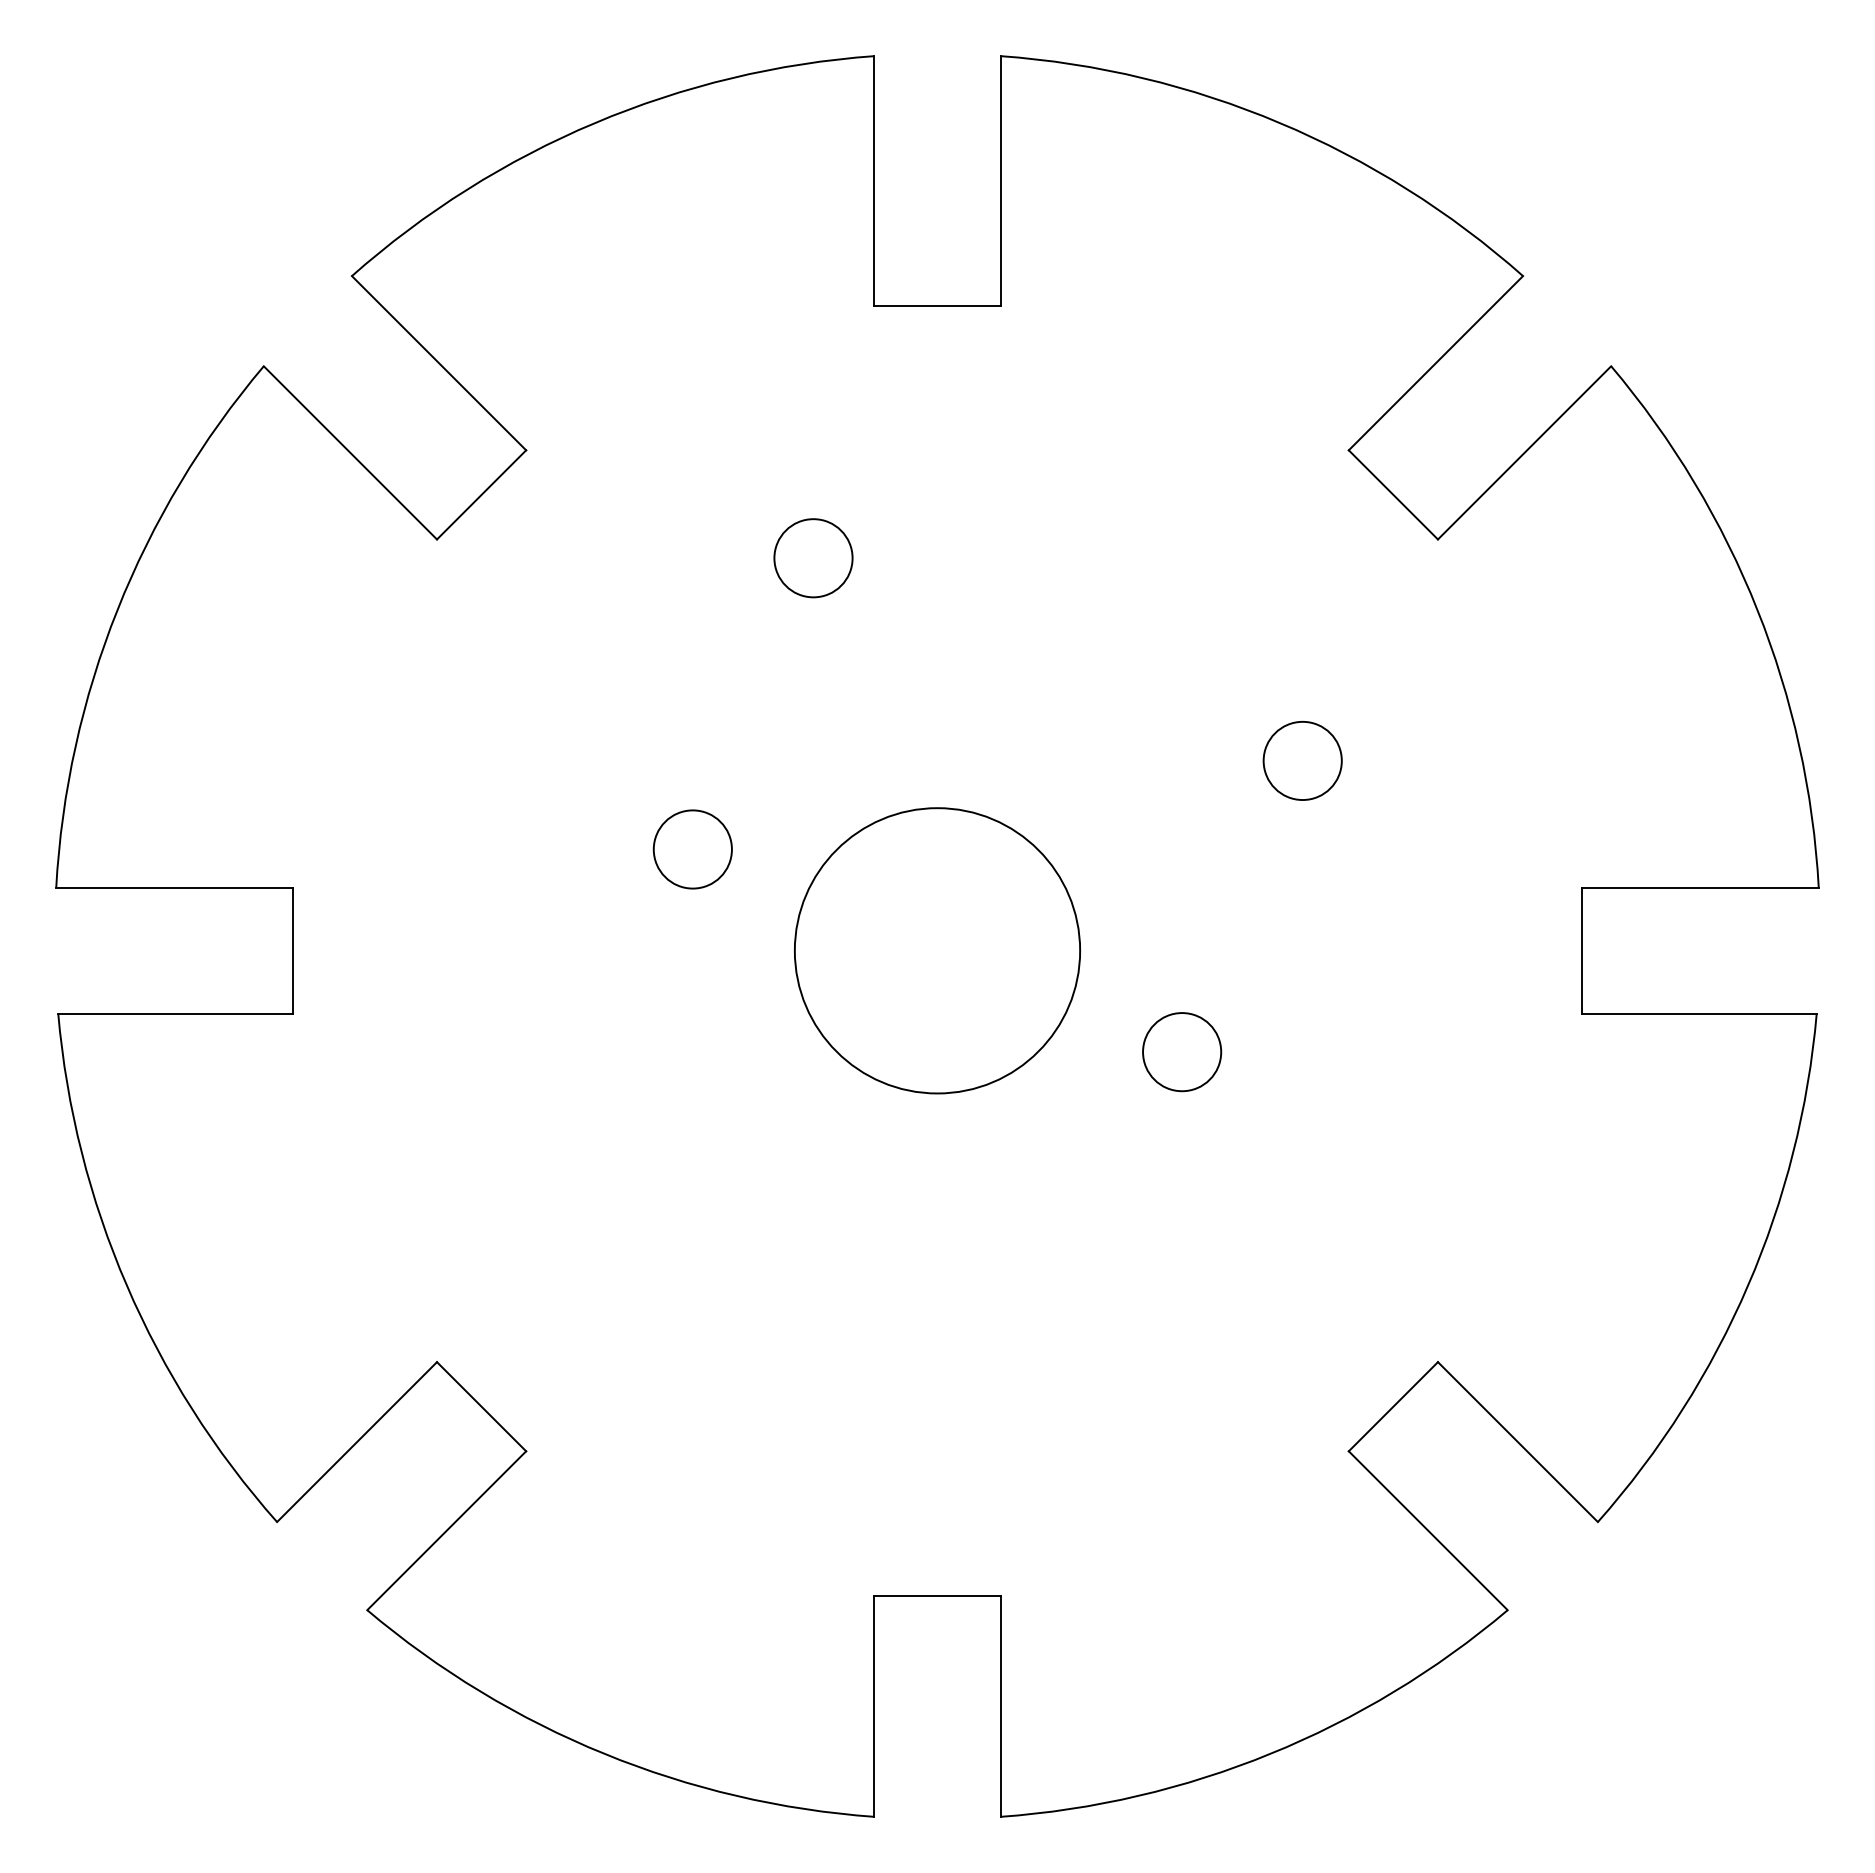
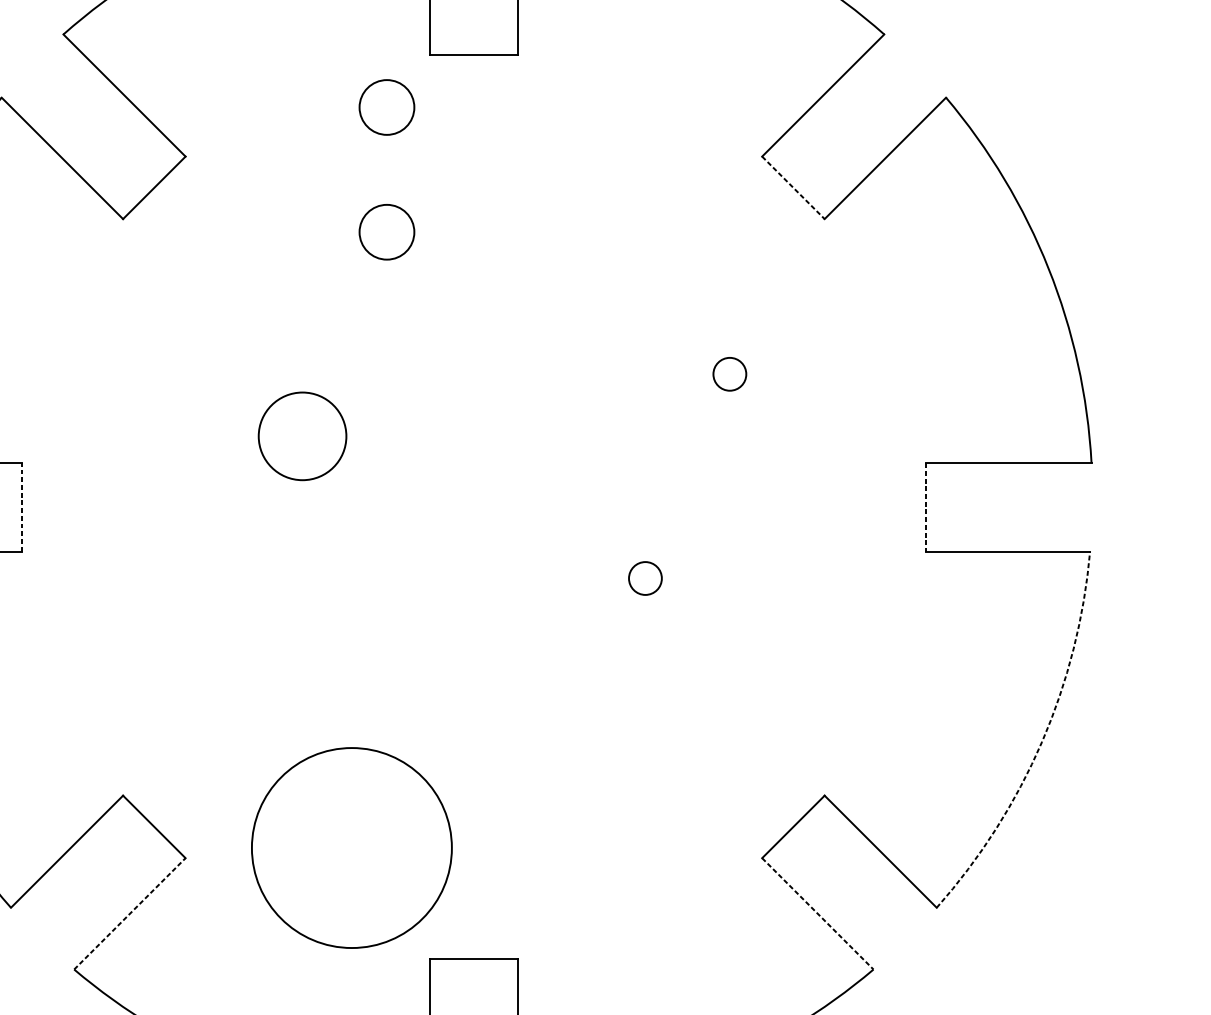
circle: (813, 380) -> (386, 107), added
line: (1393, 495) -> (793, 188), solid -> dashed
circle: (1302, 760) -> (729, 373), size x0.6
circle: (692, 849) -> (302, 436), size x1.6
line: (292, 950) -> (21, 507), solid -> dashed
circle: (937, 950) -> (351, 847), moved
line: (1582, 951) -> (925, 507), solid -> dashed
circle: (1182, 1052) -> (645, 578), size x0.6
arc: (1748, 1285) -> (1042, 741), solid -> dashed
line: (447, 1530) -> (130, 913), solid -> dashed
line: (1428, 1531) -> (818, 914), solid -> dashed

